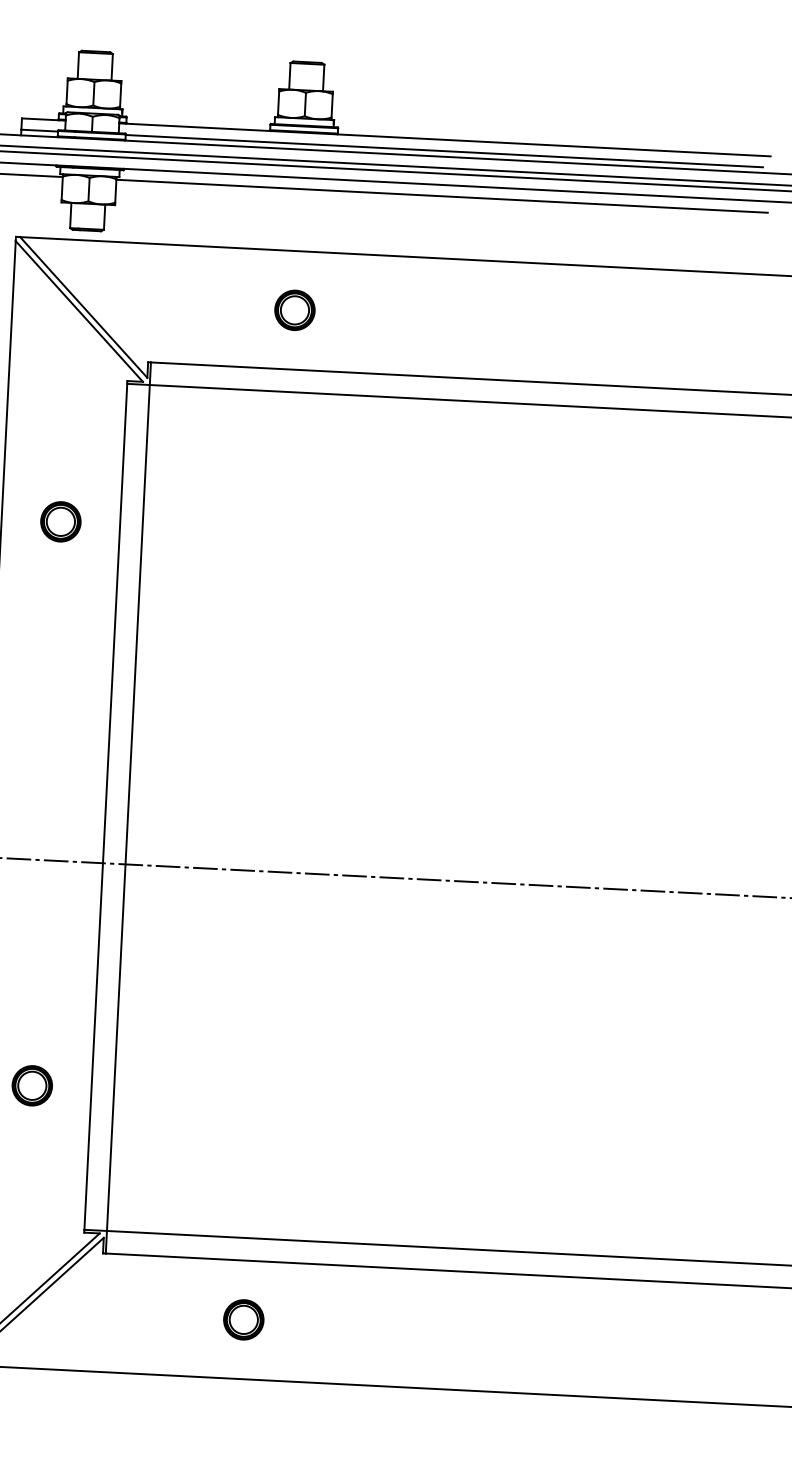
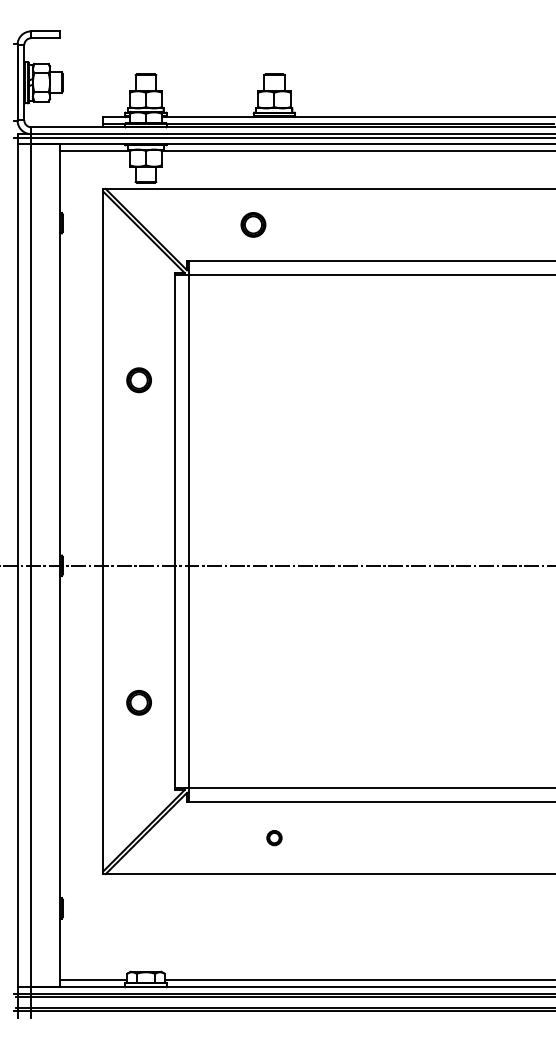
part: (295, 309) -> (253, 224), moved
part: (59, 522) -> (138, 380), moved
part: (243, 1318) -> (274, 837), size x0.6

